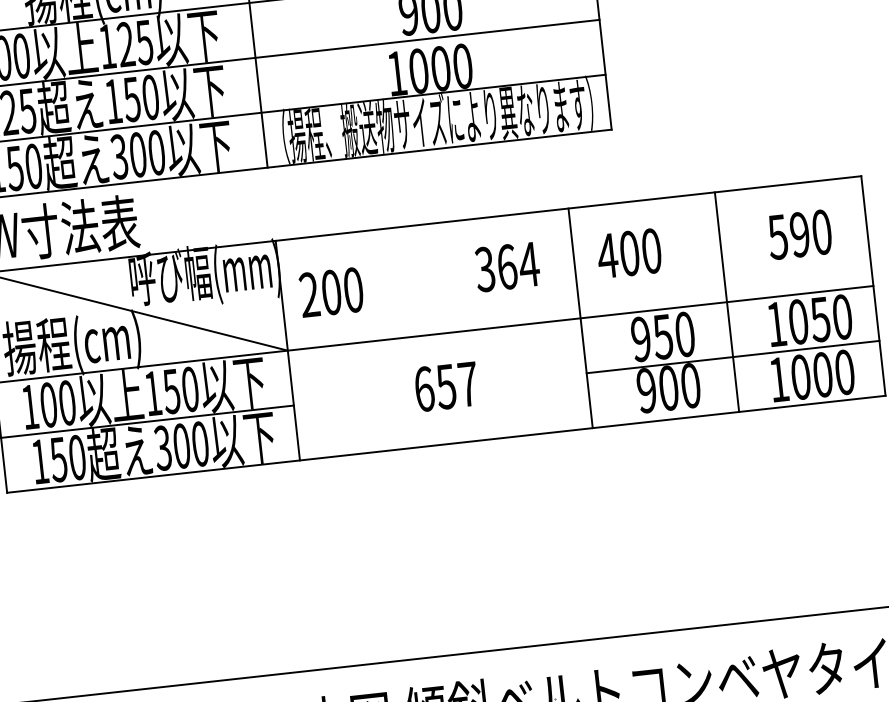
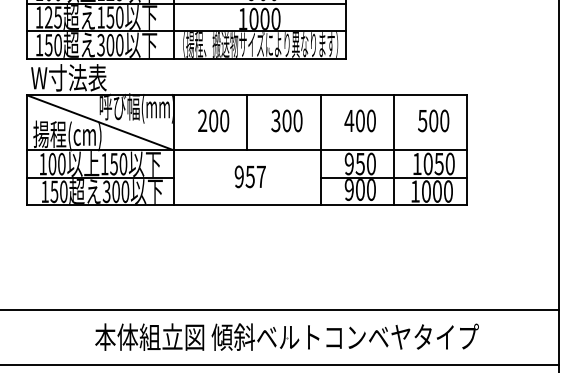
text: (799, 233) -> (433, 120), 590 -> 500
text: (627, 252) -> (359, 120), moved
text: (518, 264) -> (292, 120), 364 -> 300
line: (428, 278) -> (247, 122), added
text: (331, 291) -> (213, 120), moved
text: (422, 388) -> (238, 176), 657 -> 957

